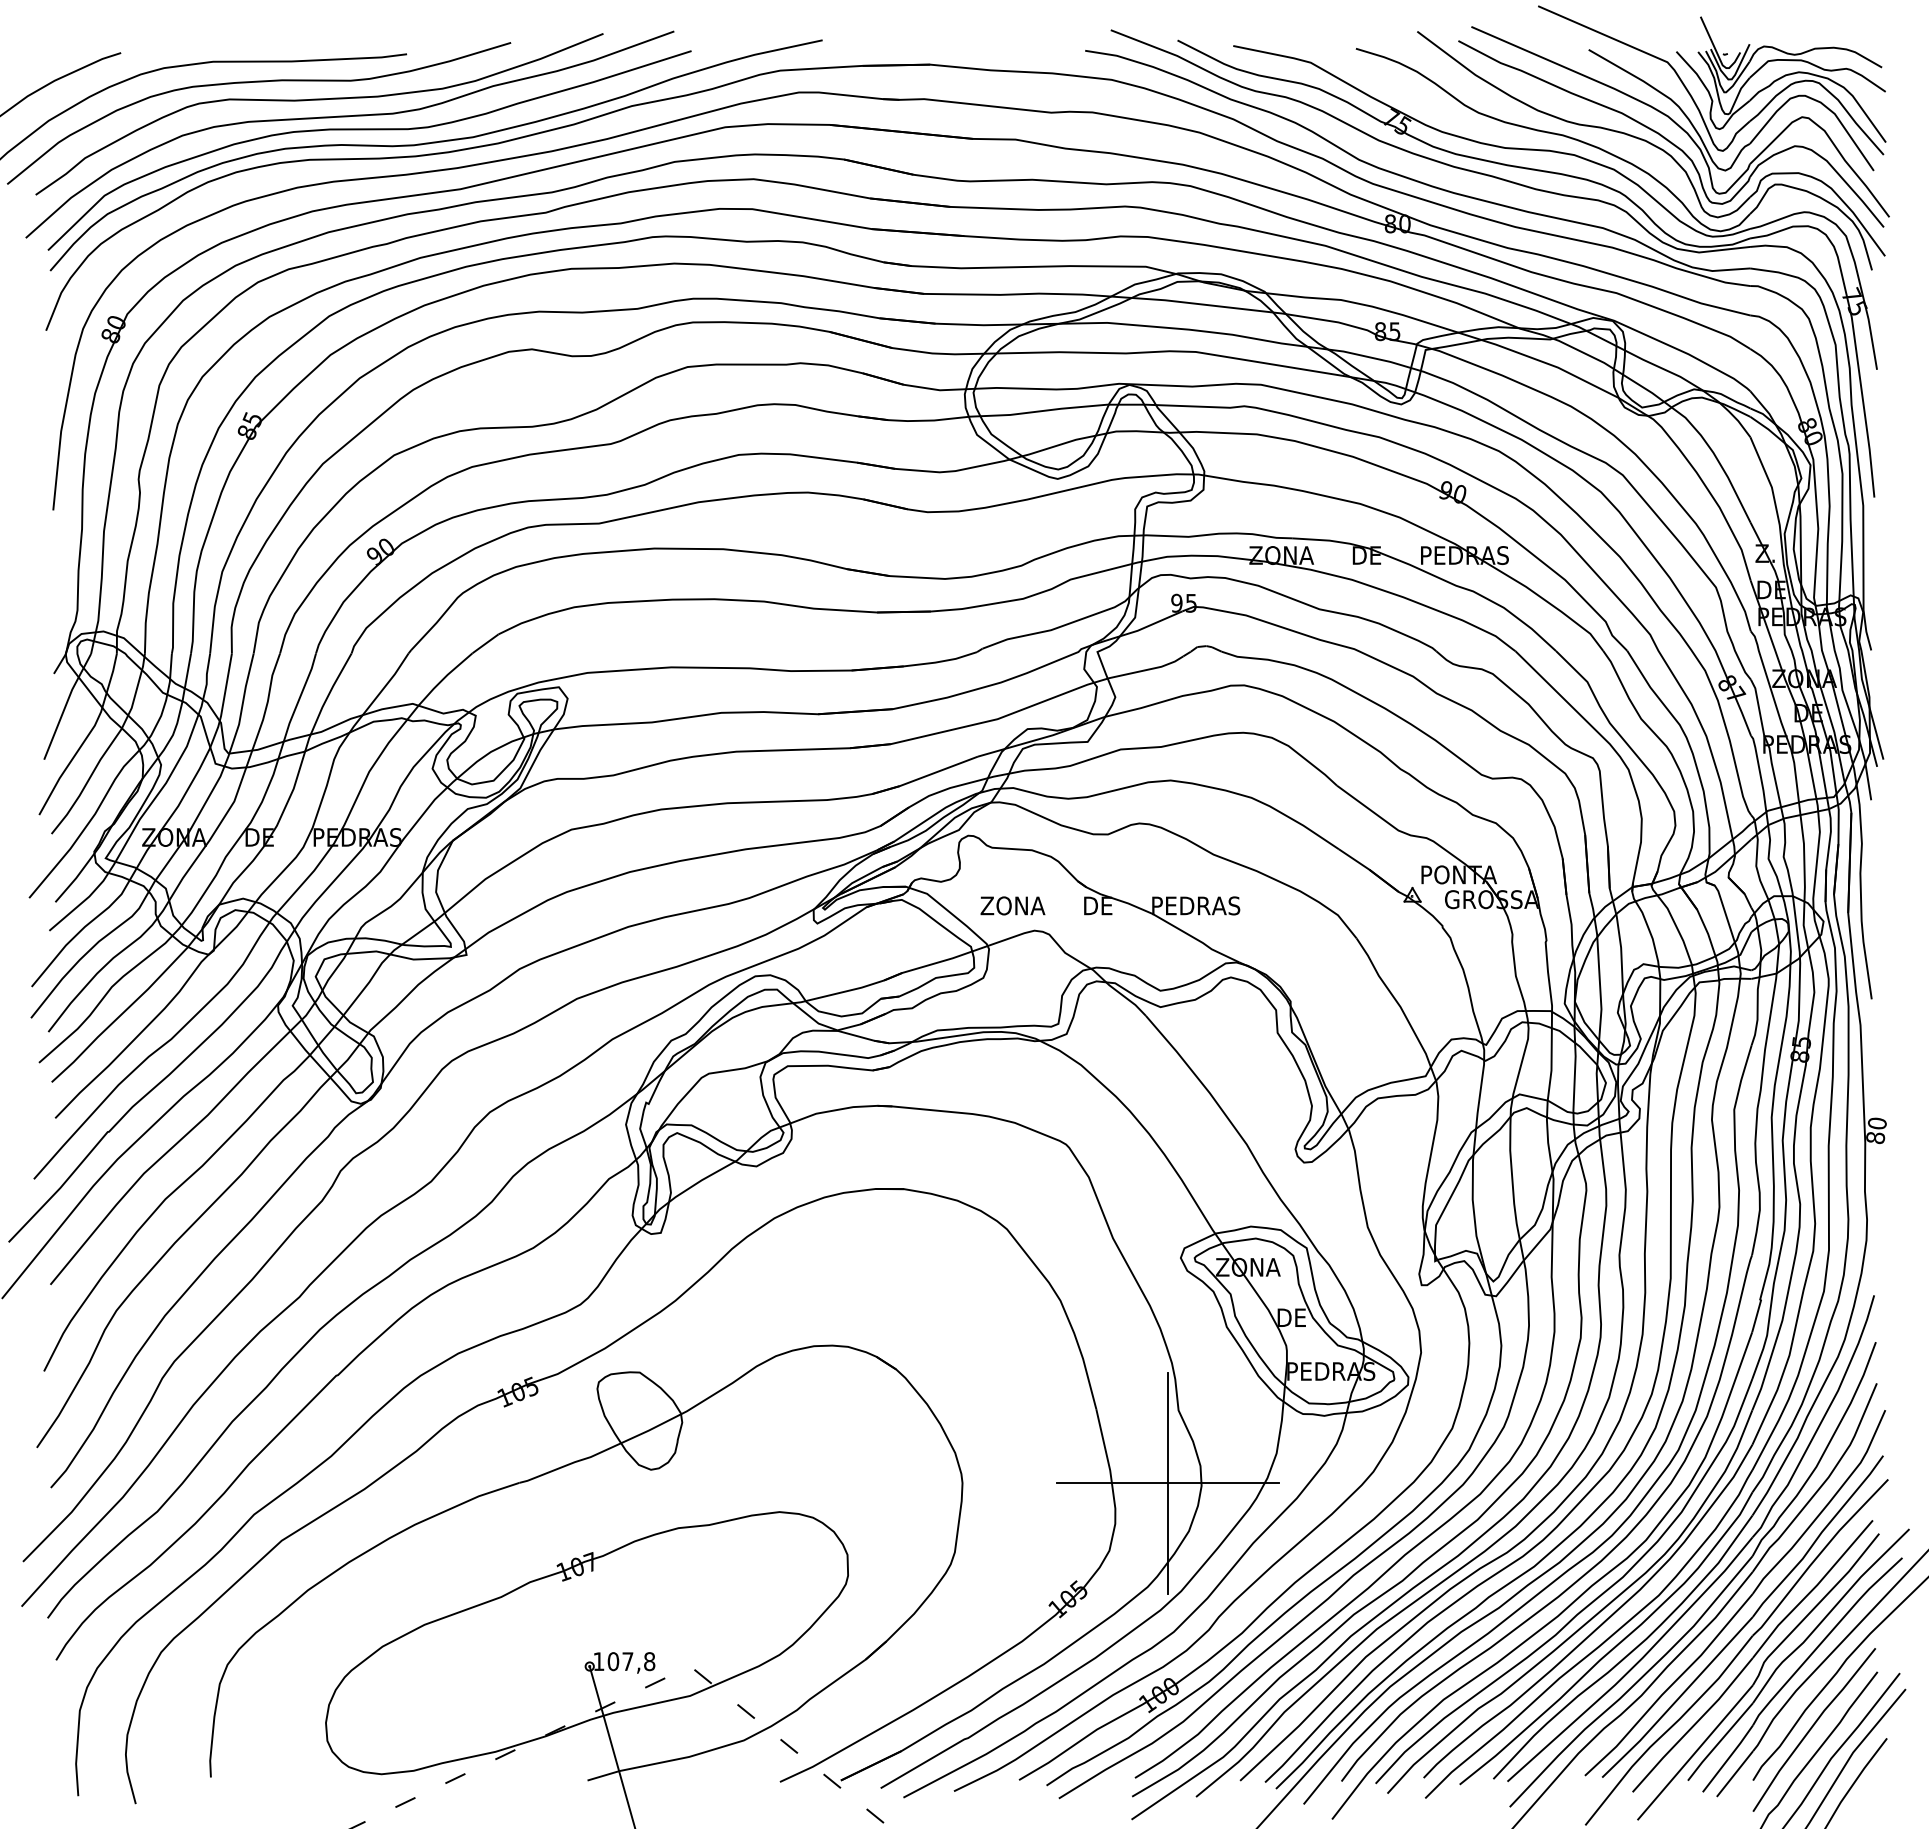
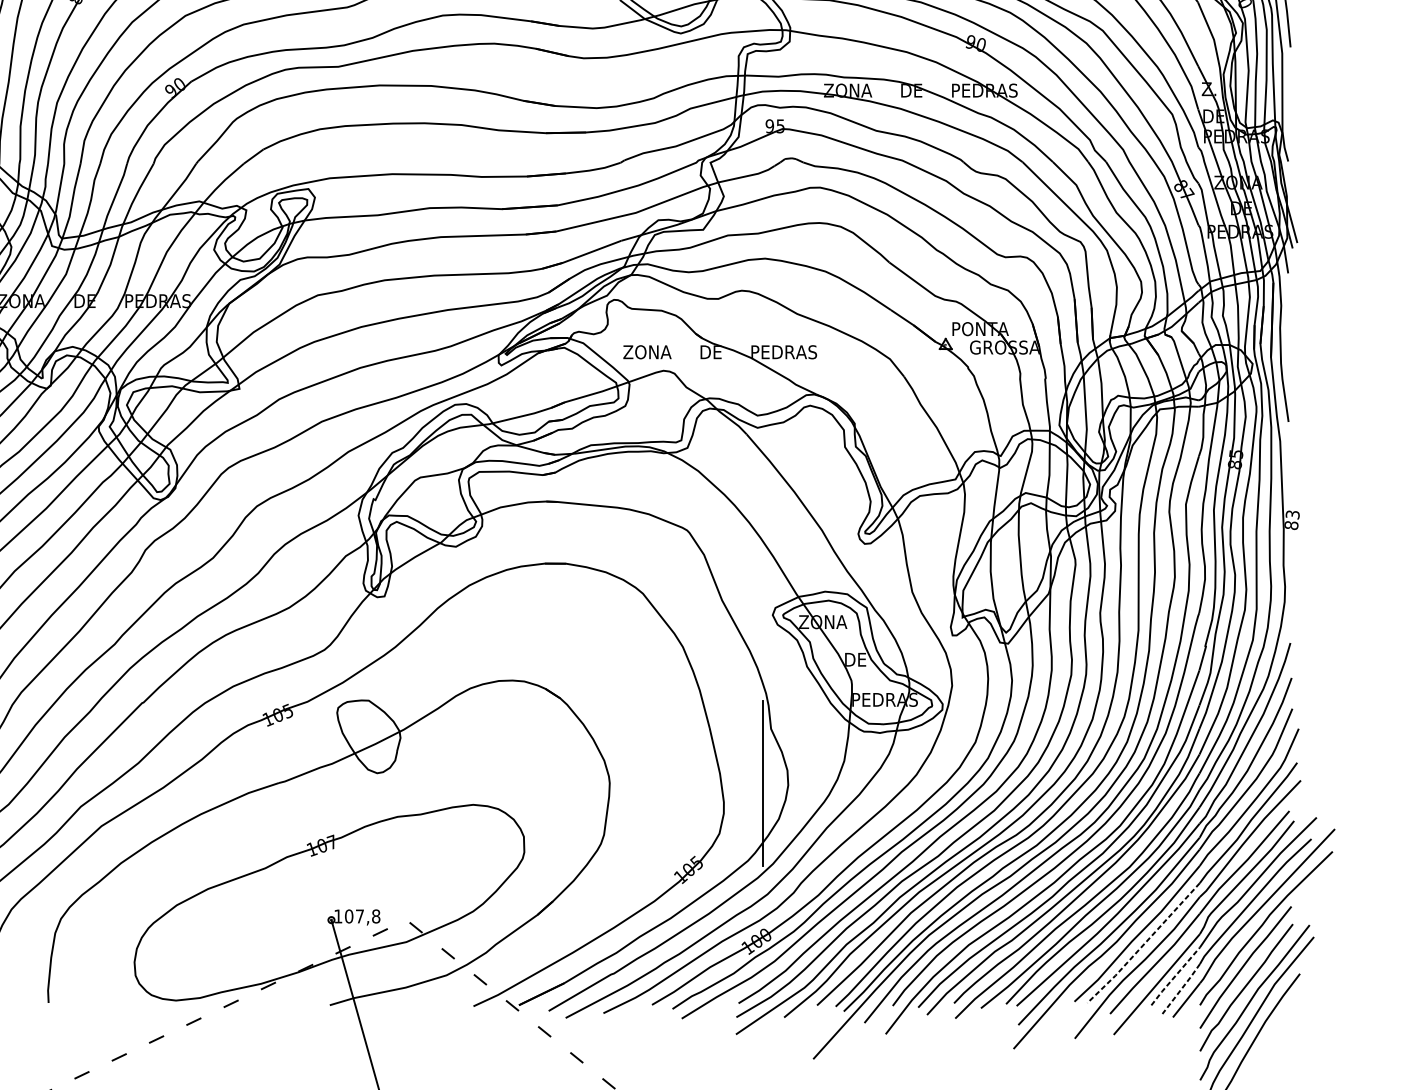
text: (1876, 1123) -> (1292, 514), 80 -> 83
line: (1167, 1483) -> (762, 783), removed
line: (1678, 1698) -> (1144, 944), solid -> dashed
line: (1719, 1741) -> (1174, 976), solid -> dashed
line: (1728, 1759) -> (1181, 989), solid -> dashed

